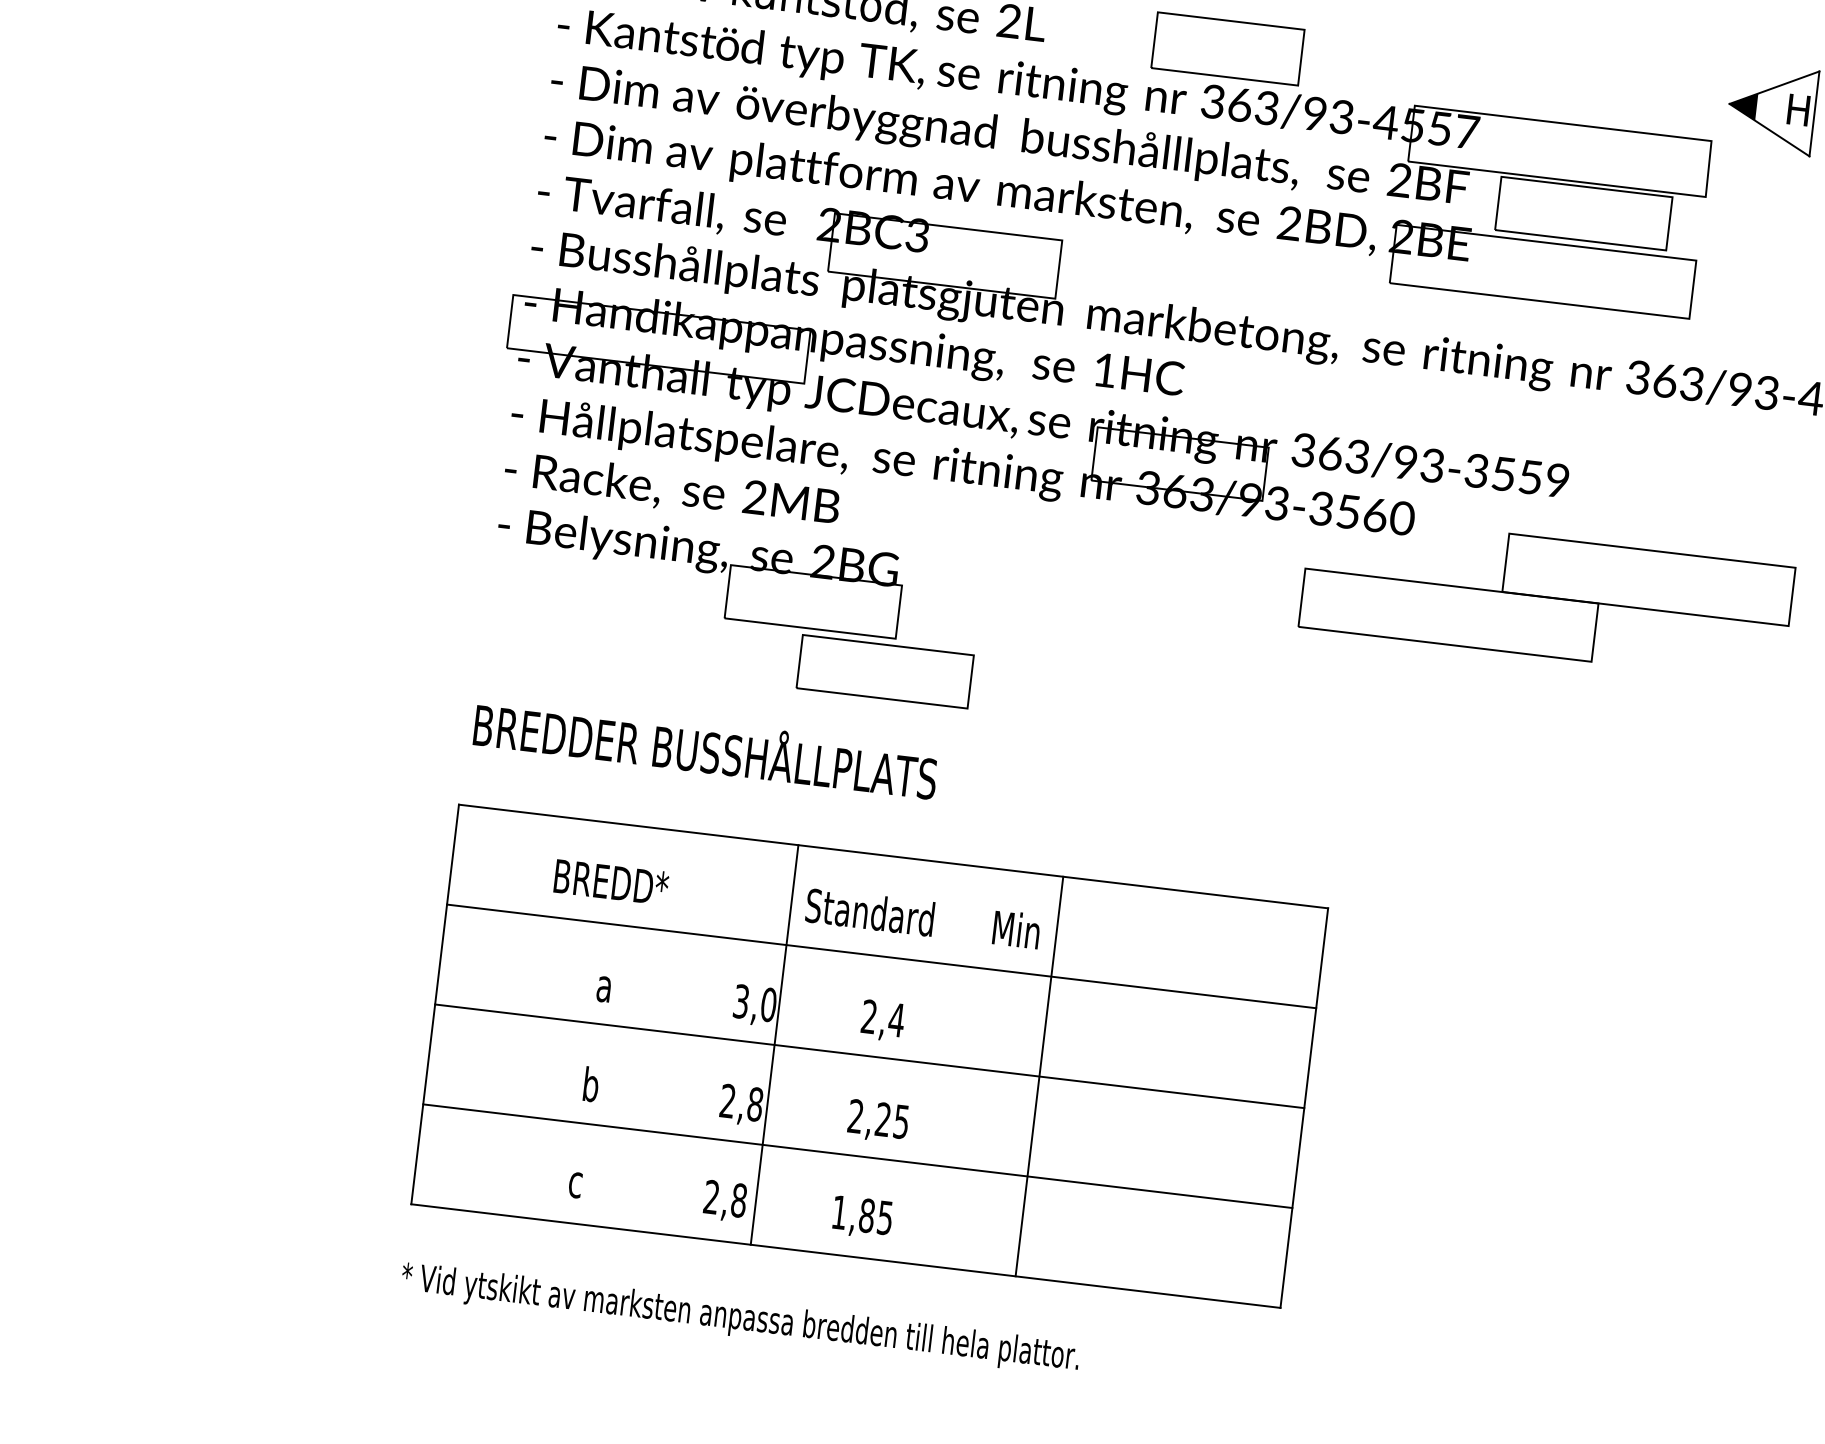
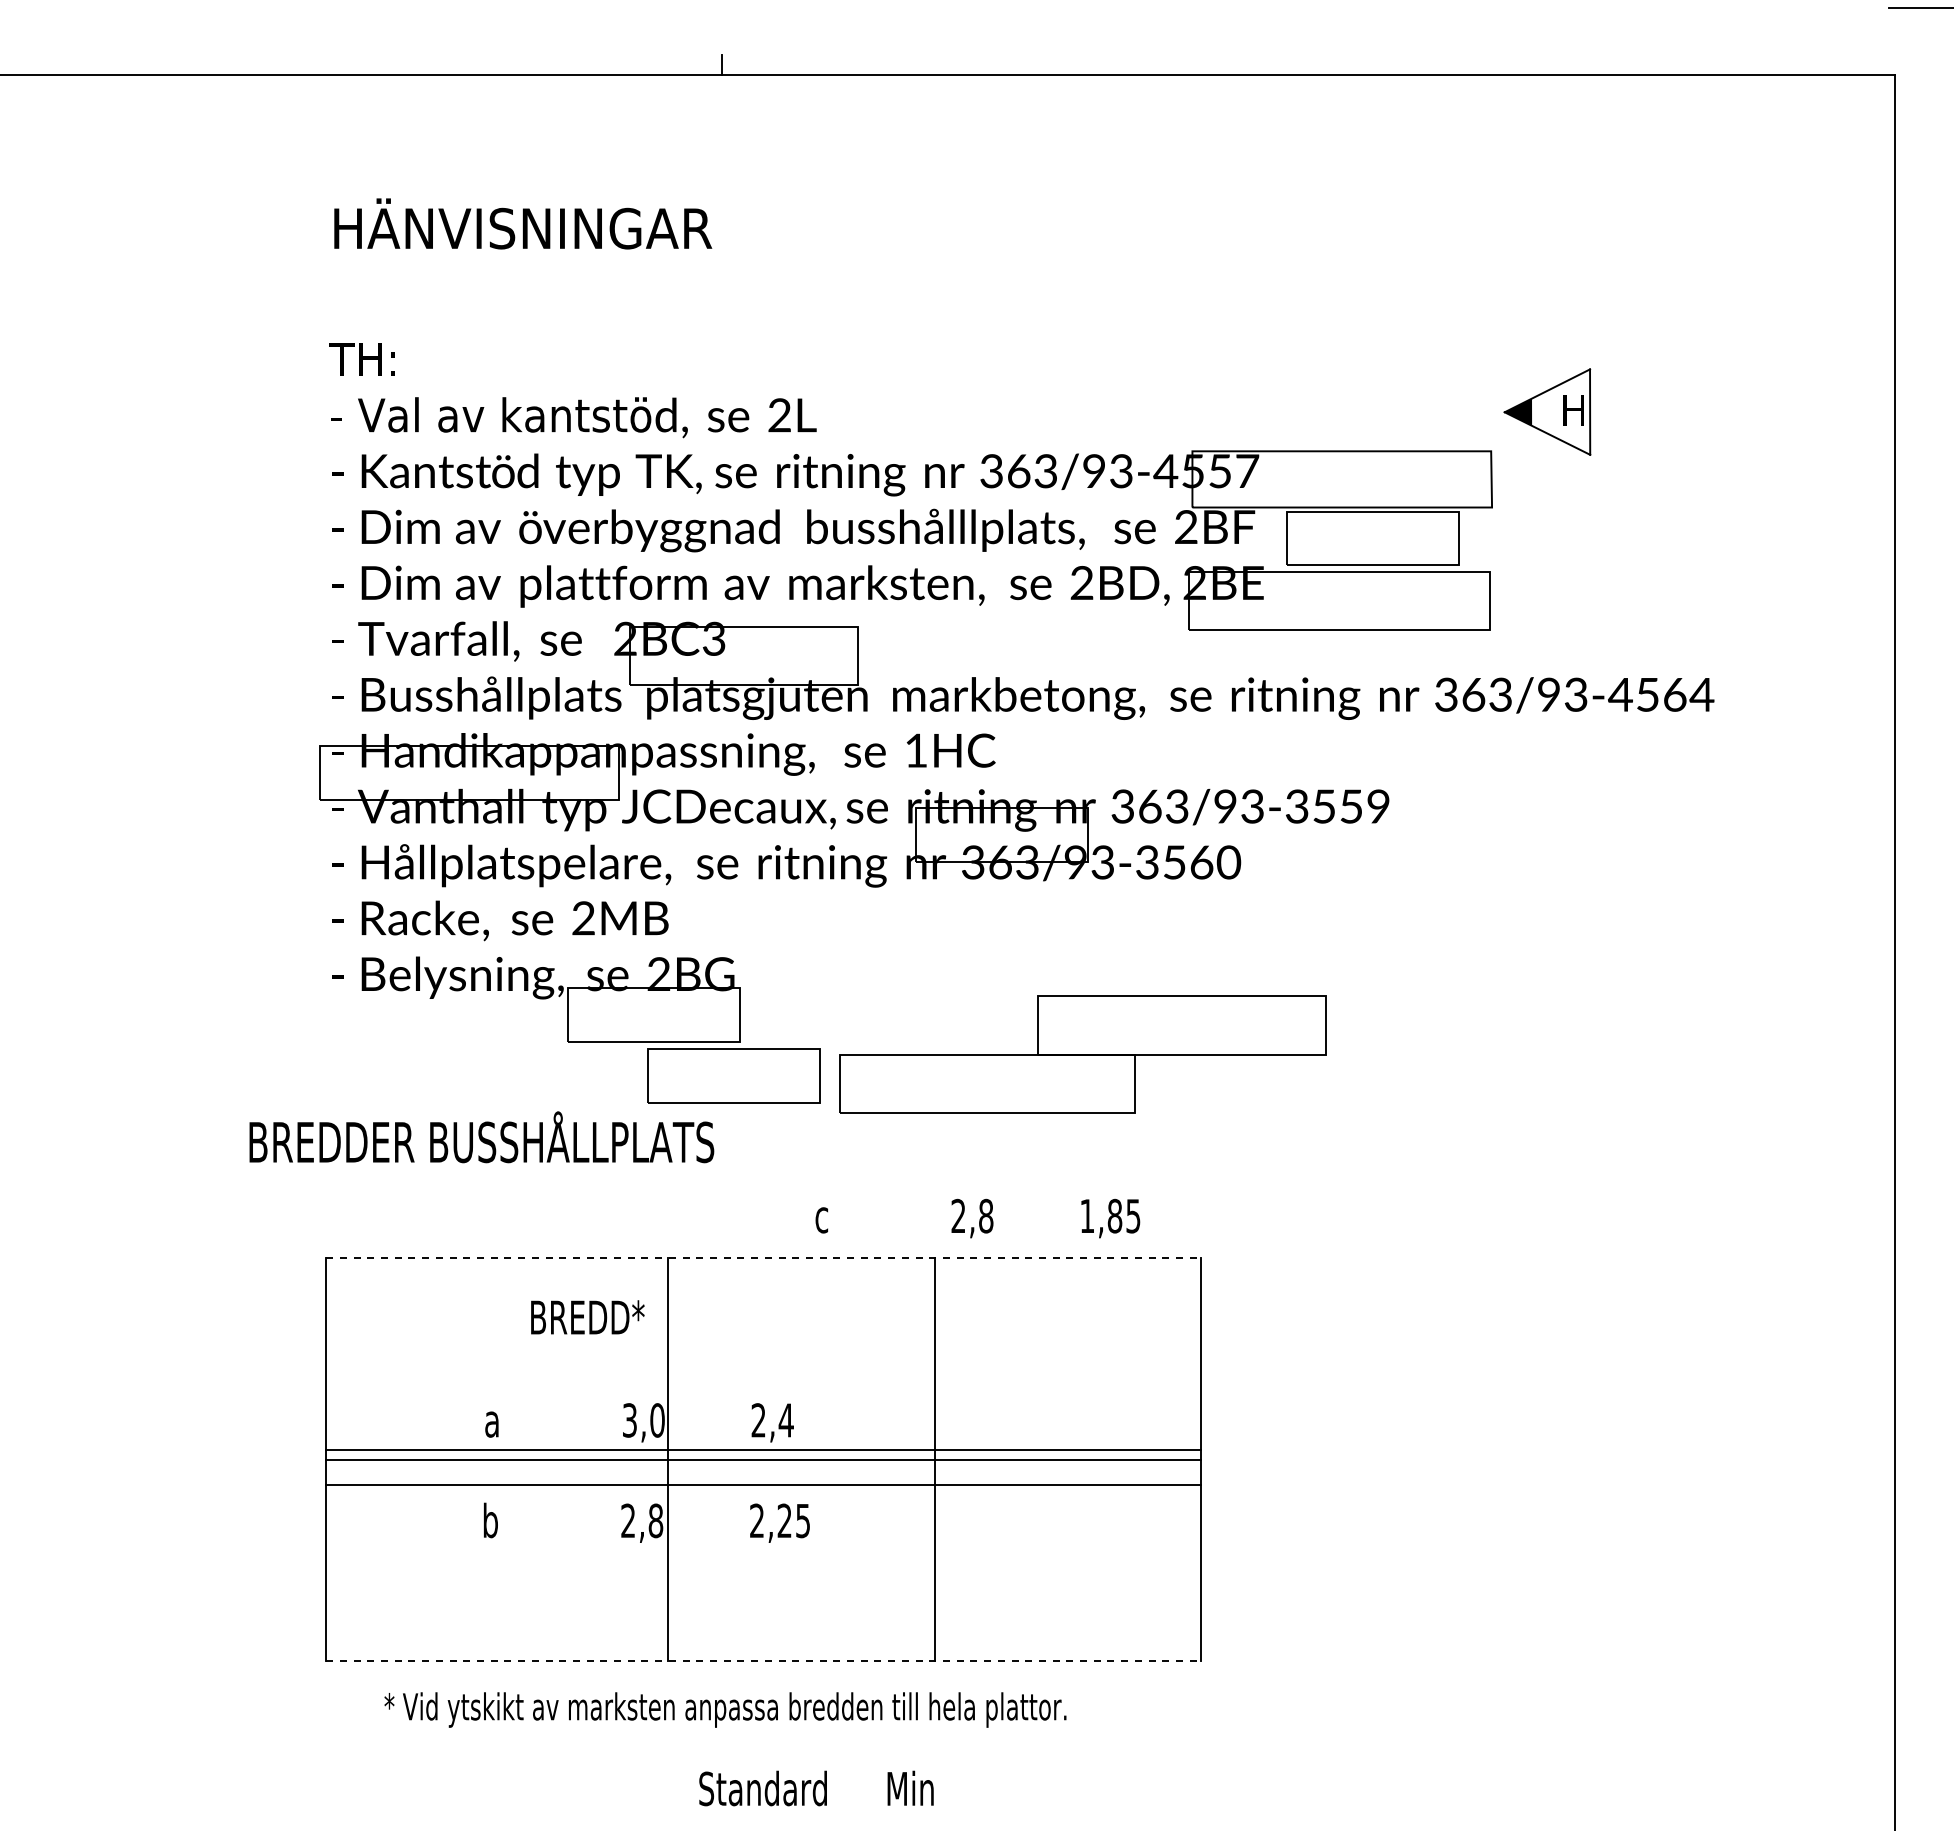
part: (1228, 48) -> (1000, 416), removed
part: (1546, 597) -> (1082, 1054), moved
text: (705, 747) -> (481, 1137), moved
line: (893, 856) -> (763, 1258), solid -> dashed
text: (611, 882) -> (587, 1317), moved
text: (923, 918) -> (816, 1788), moved
line: (881, 955) -> (763, 1449), moved
line: (857, 1156) -> (763, 1485), moved
text: (730, 1201) -> (977, 1218), moved
line: (845, 1255) -> (763, 1660), solid -> dashed
text: (740, 1318) -> (725, 1709), moved

